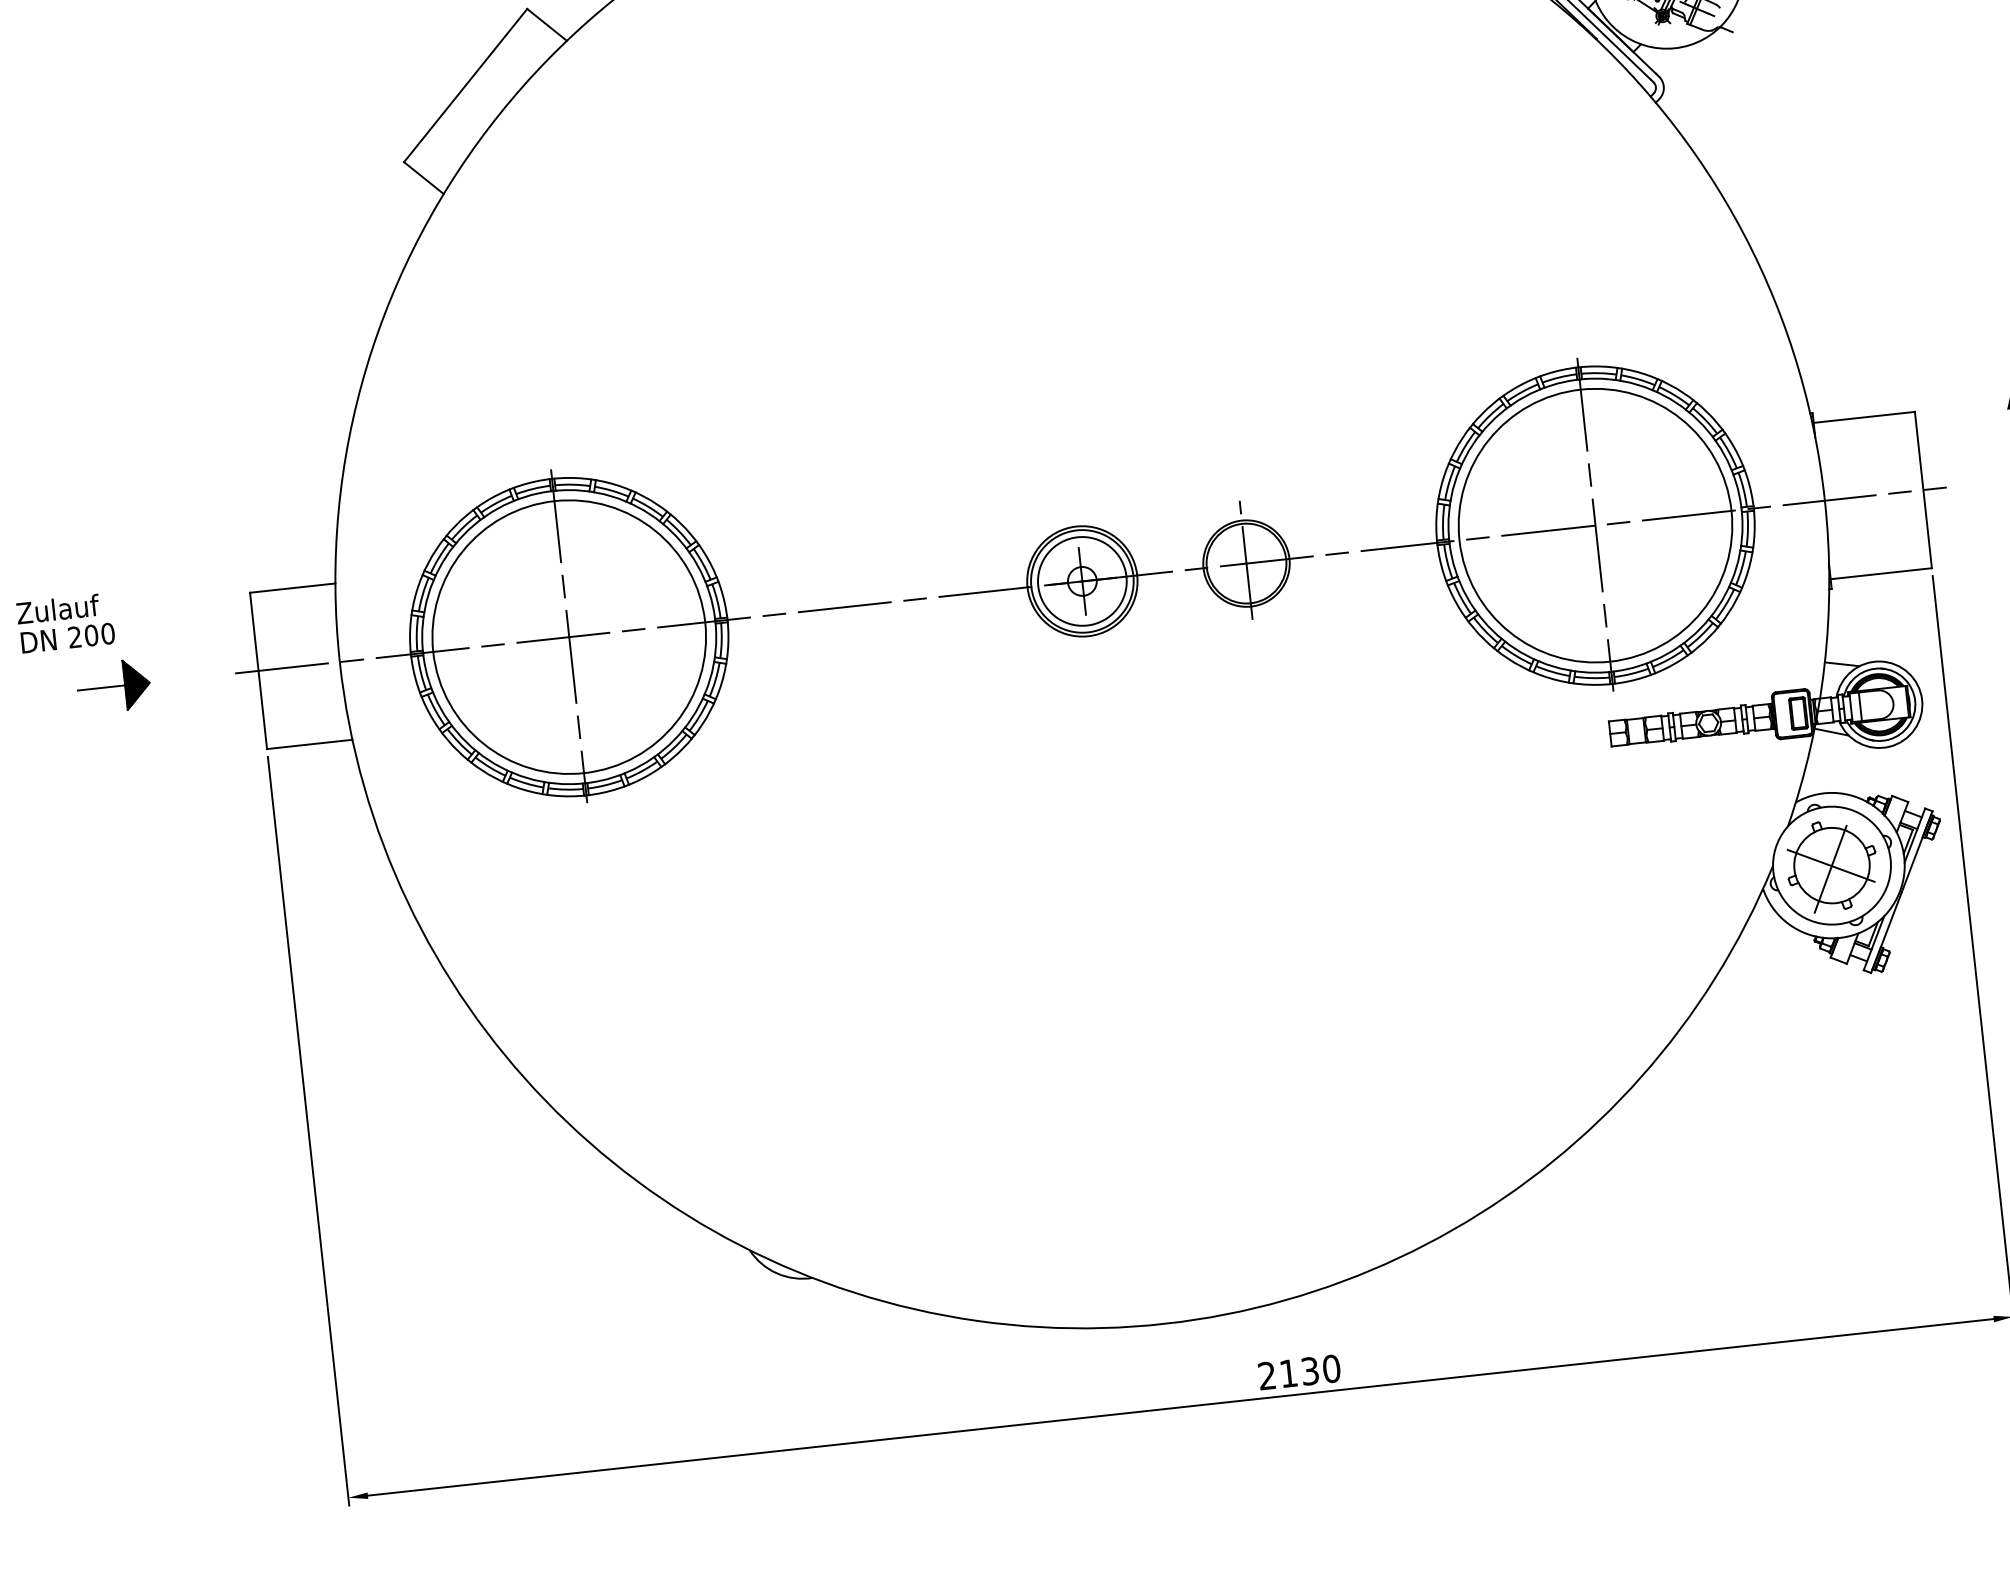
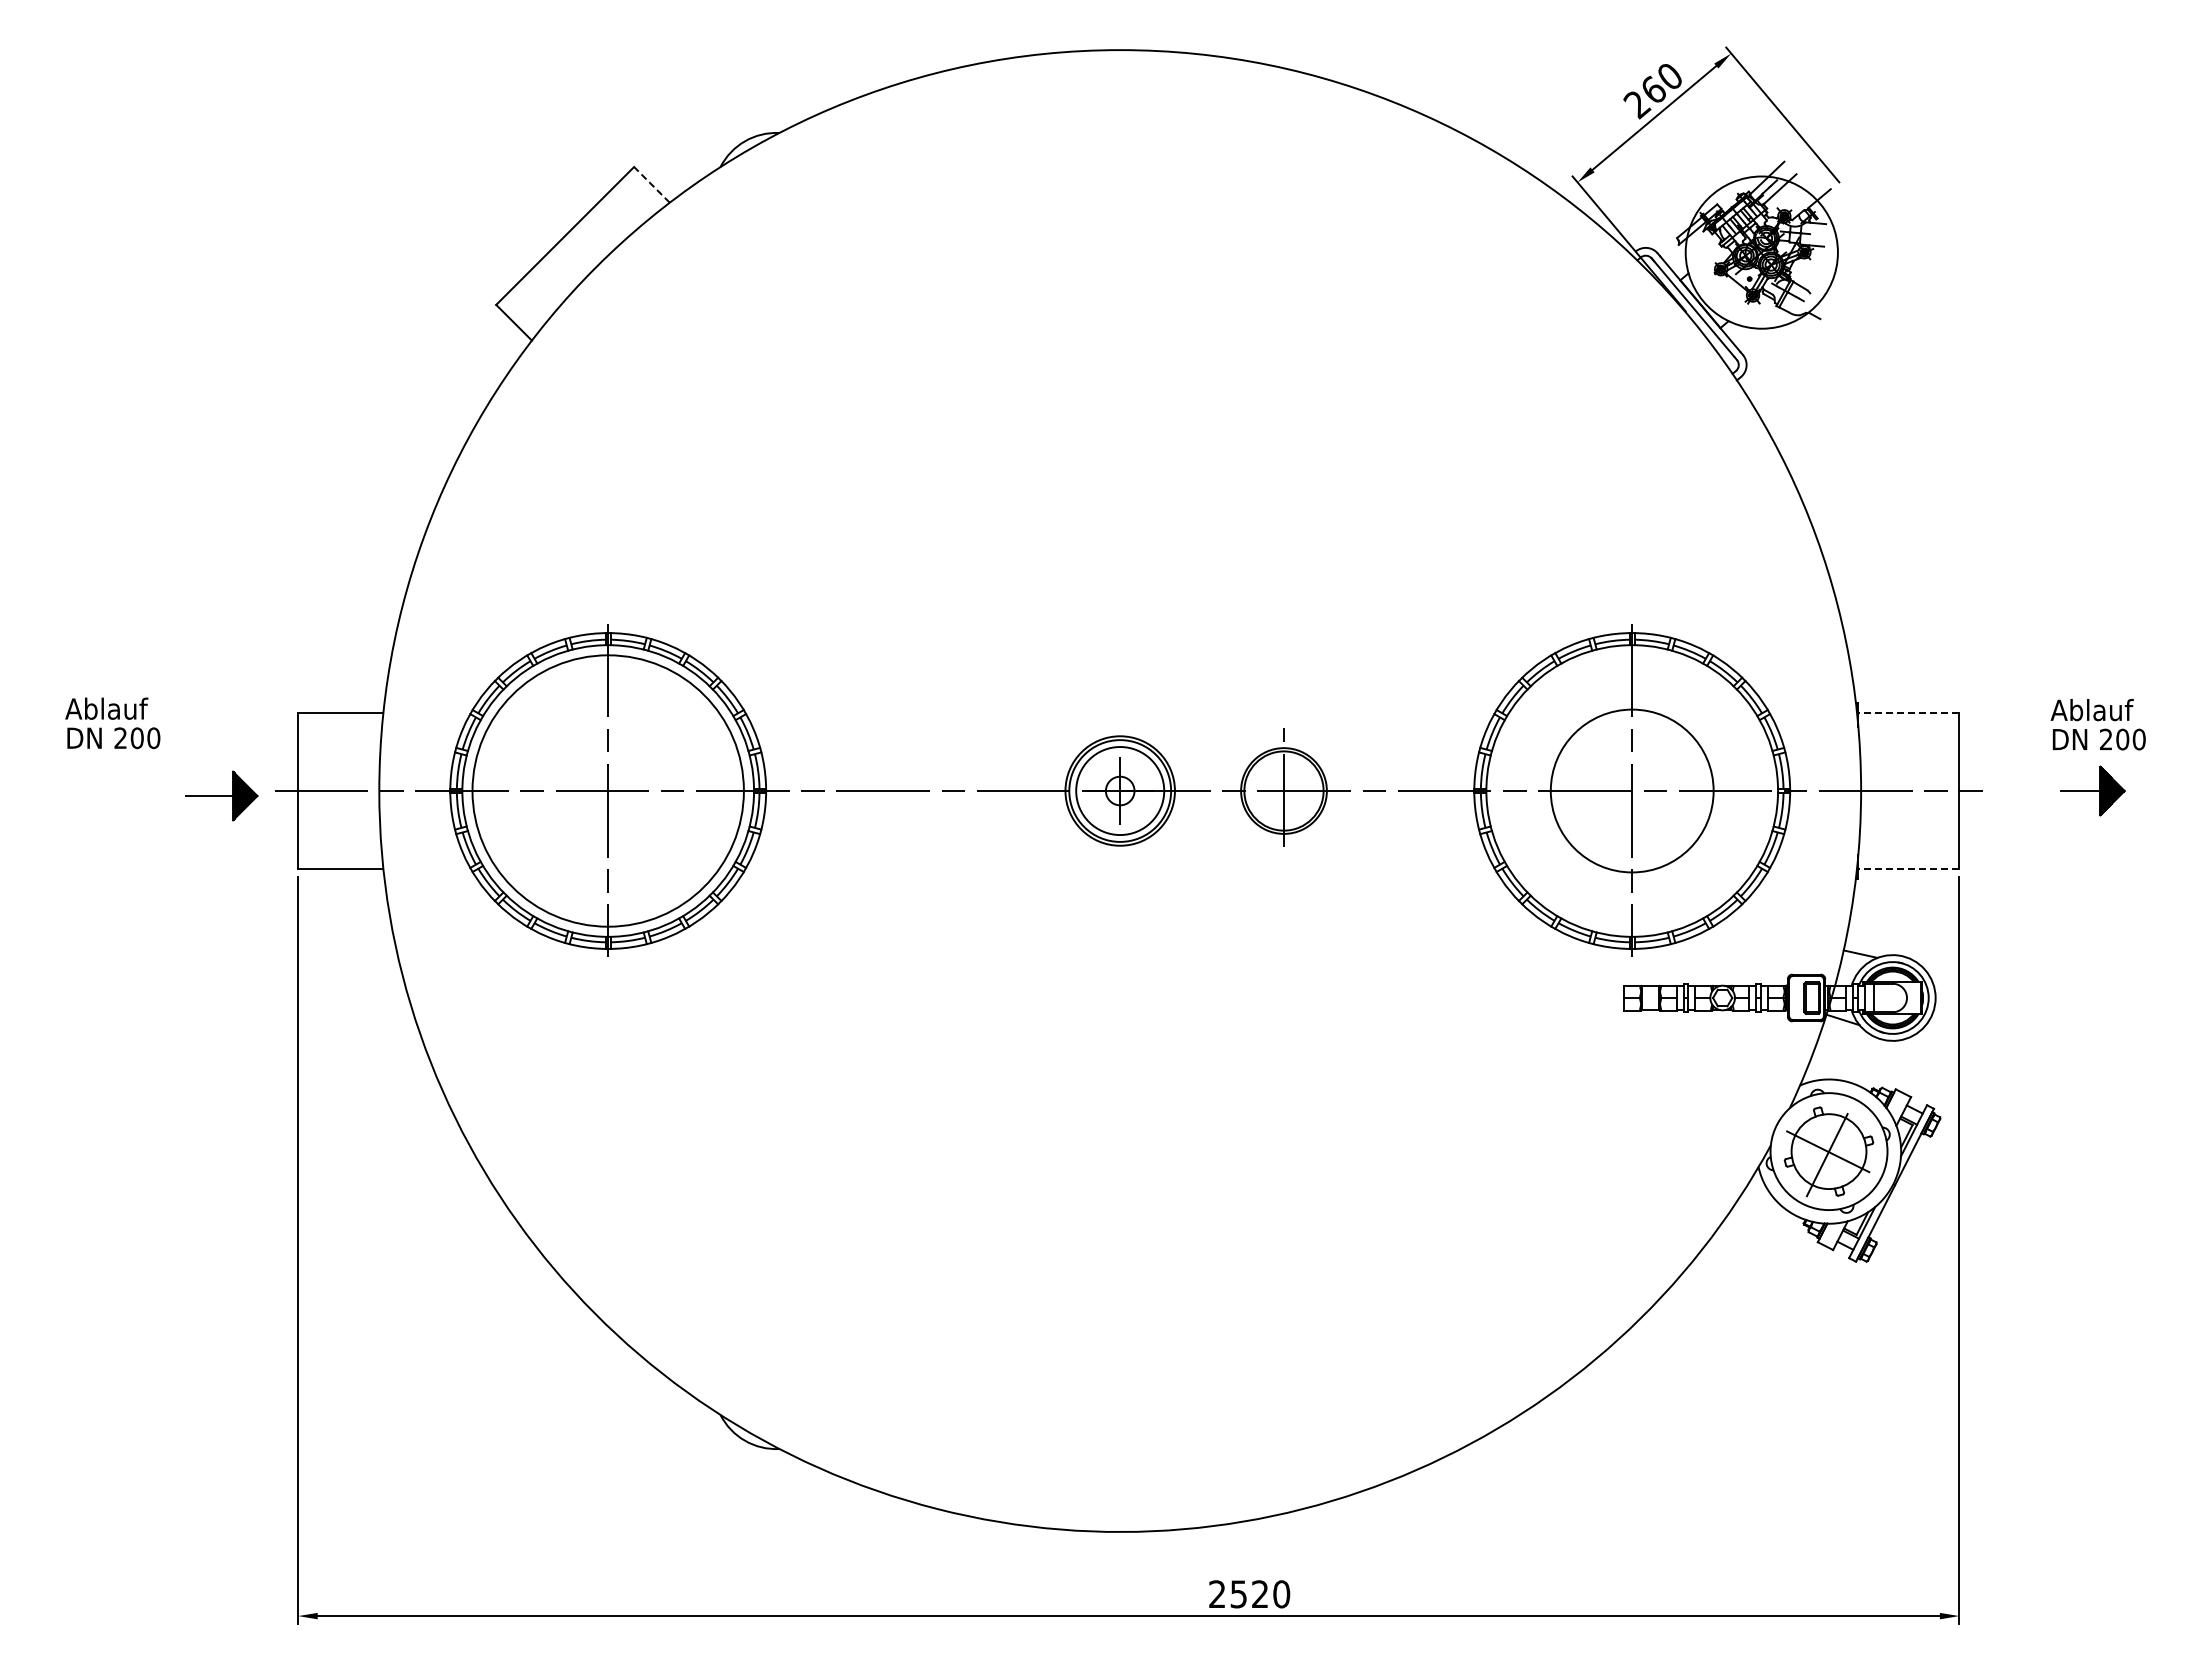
line: (546, 24) -> (651, 184), solid -> dashed
line: (1863, 417) -> (1908, 713), solid -> dashed
circle: (1594, 525) -> (1631, 790), size x0.6
line: (1880, 574) -> (1908, 869), solid -> dashed
text: (32, 611) -> (81, 708), Zulauf -> Ablauf
part: (113, 686) -> (221, 795), moved
text: (1299, 1372) -> (1249, 1594), 2130 -> 2520

